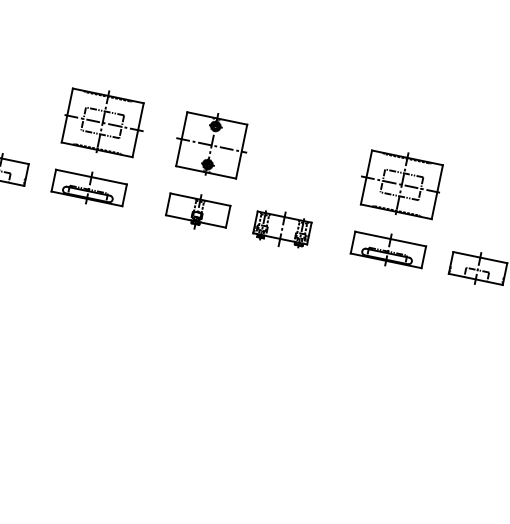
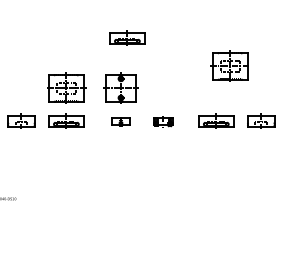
part: (245, 46) -> (127, 37), added
part: (400, 182) -> (229, 65), moved
part: (197, 211) -> (120, 121), size x0.6
part: (282, 228) -> (163, 121), size x0.7

